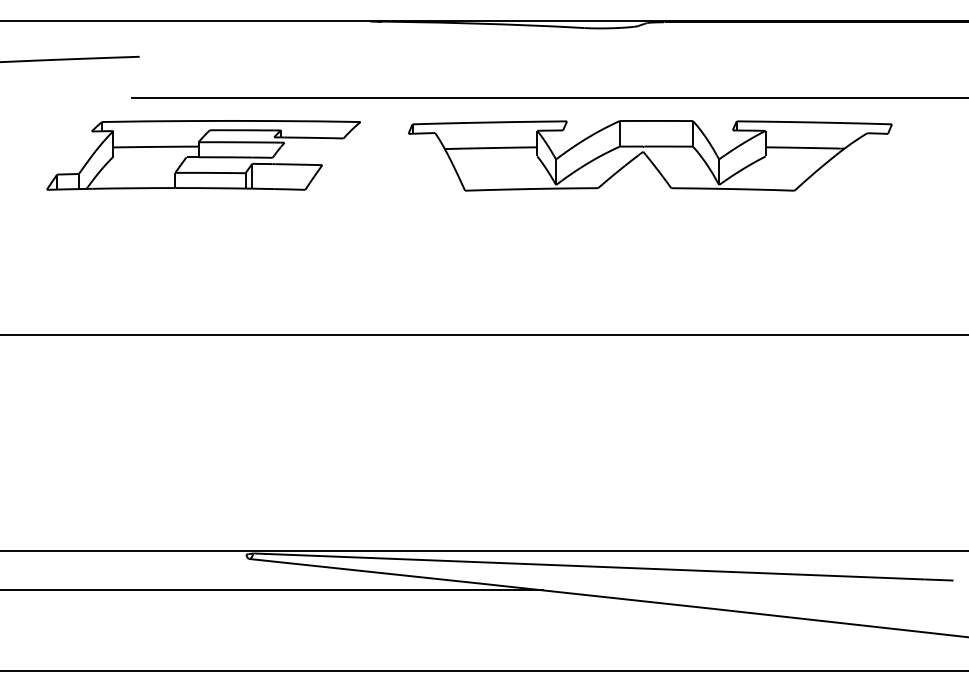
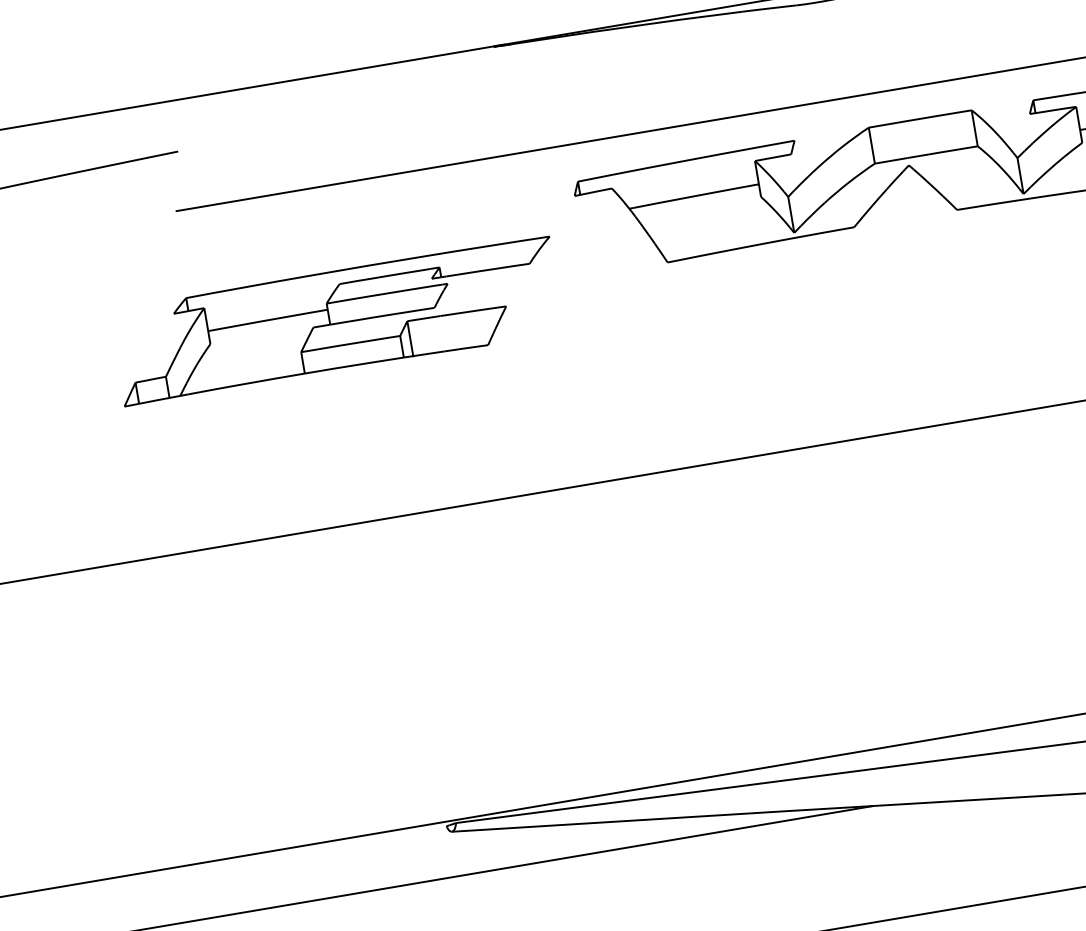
part: (203, 155) -> (336, 321), moved

